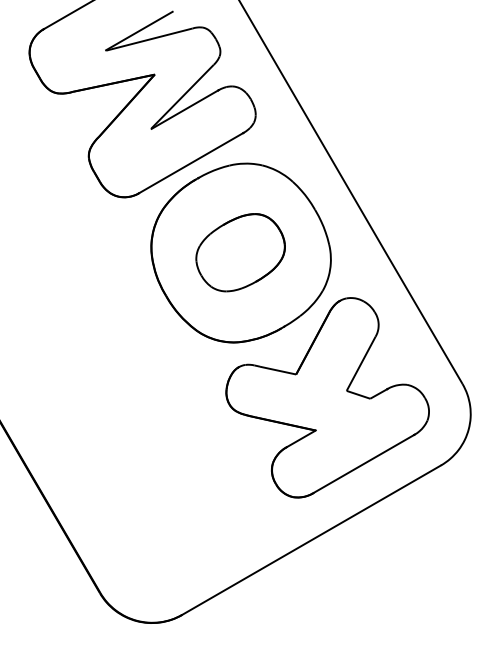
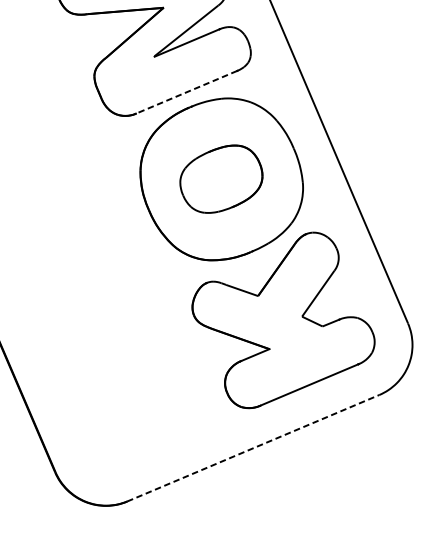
line: (191, 163) -> (186, 92), solid -> dashed
line: (311, 540) -> (253, 448), solid -> dashed

